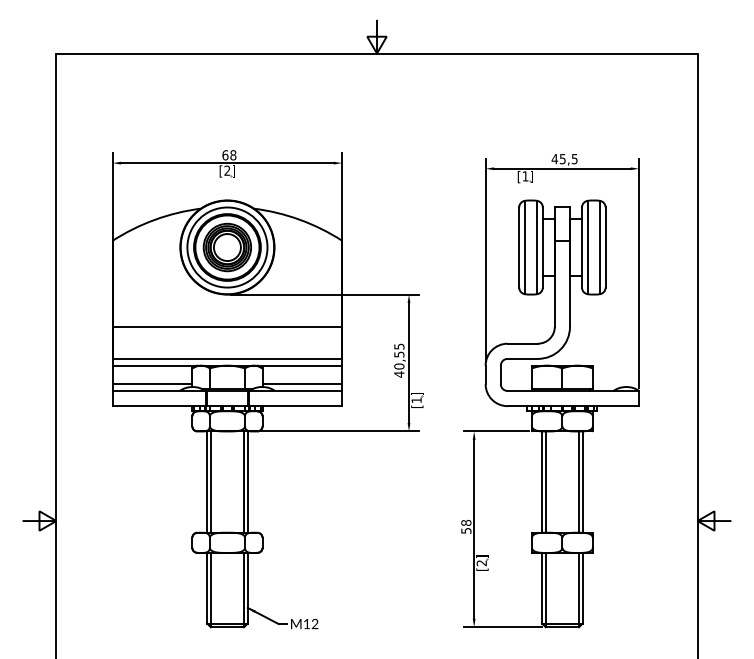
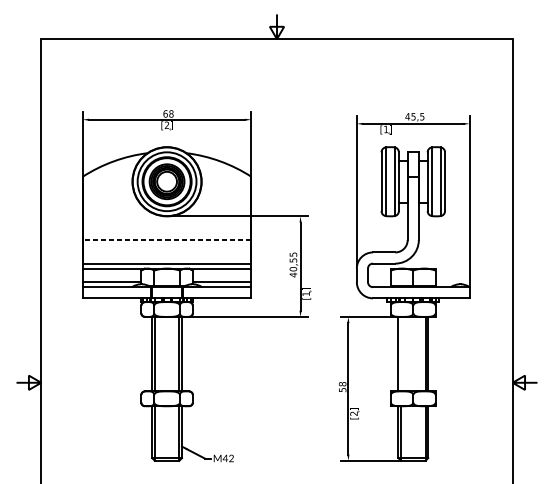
line: (227, 326) -> (167, 239), solid -> dashed
line: (545, 481) -> (400, 353), removed
text: (306, 624) -> (225, 458), M12 -> M42

